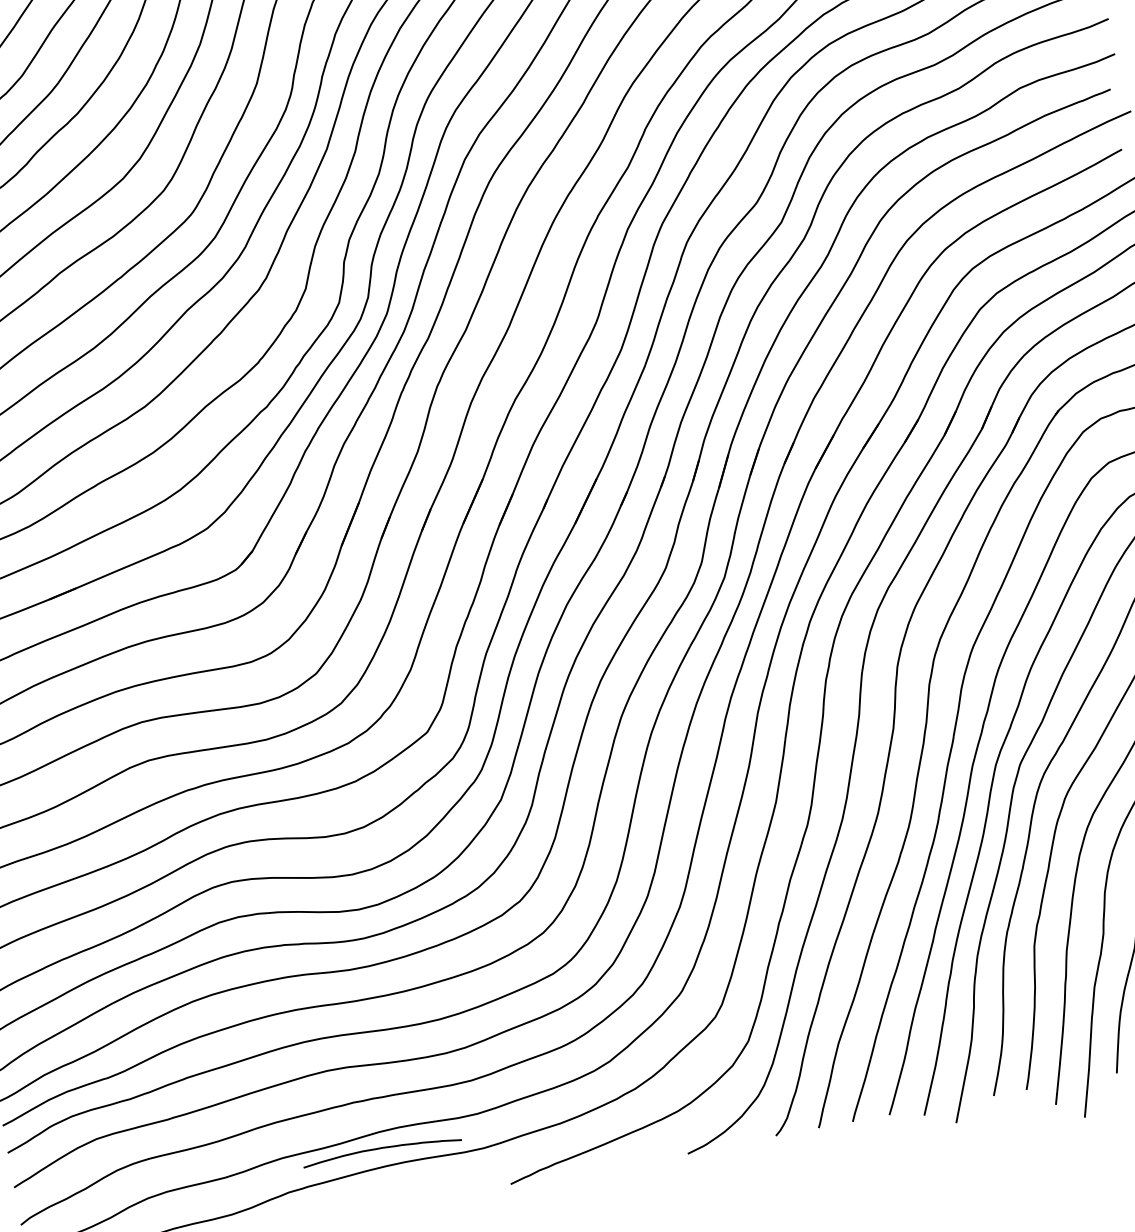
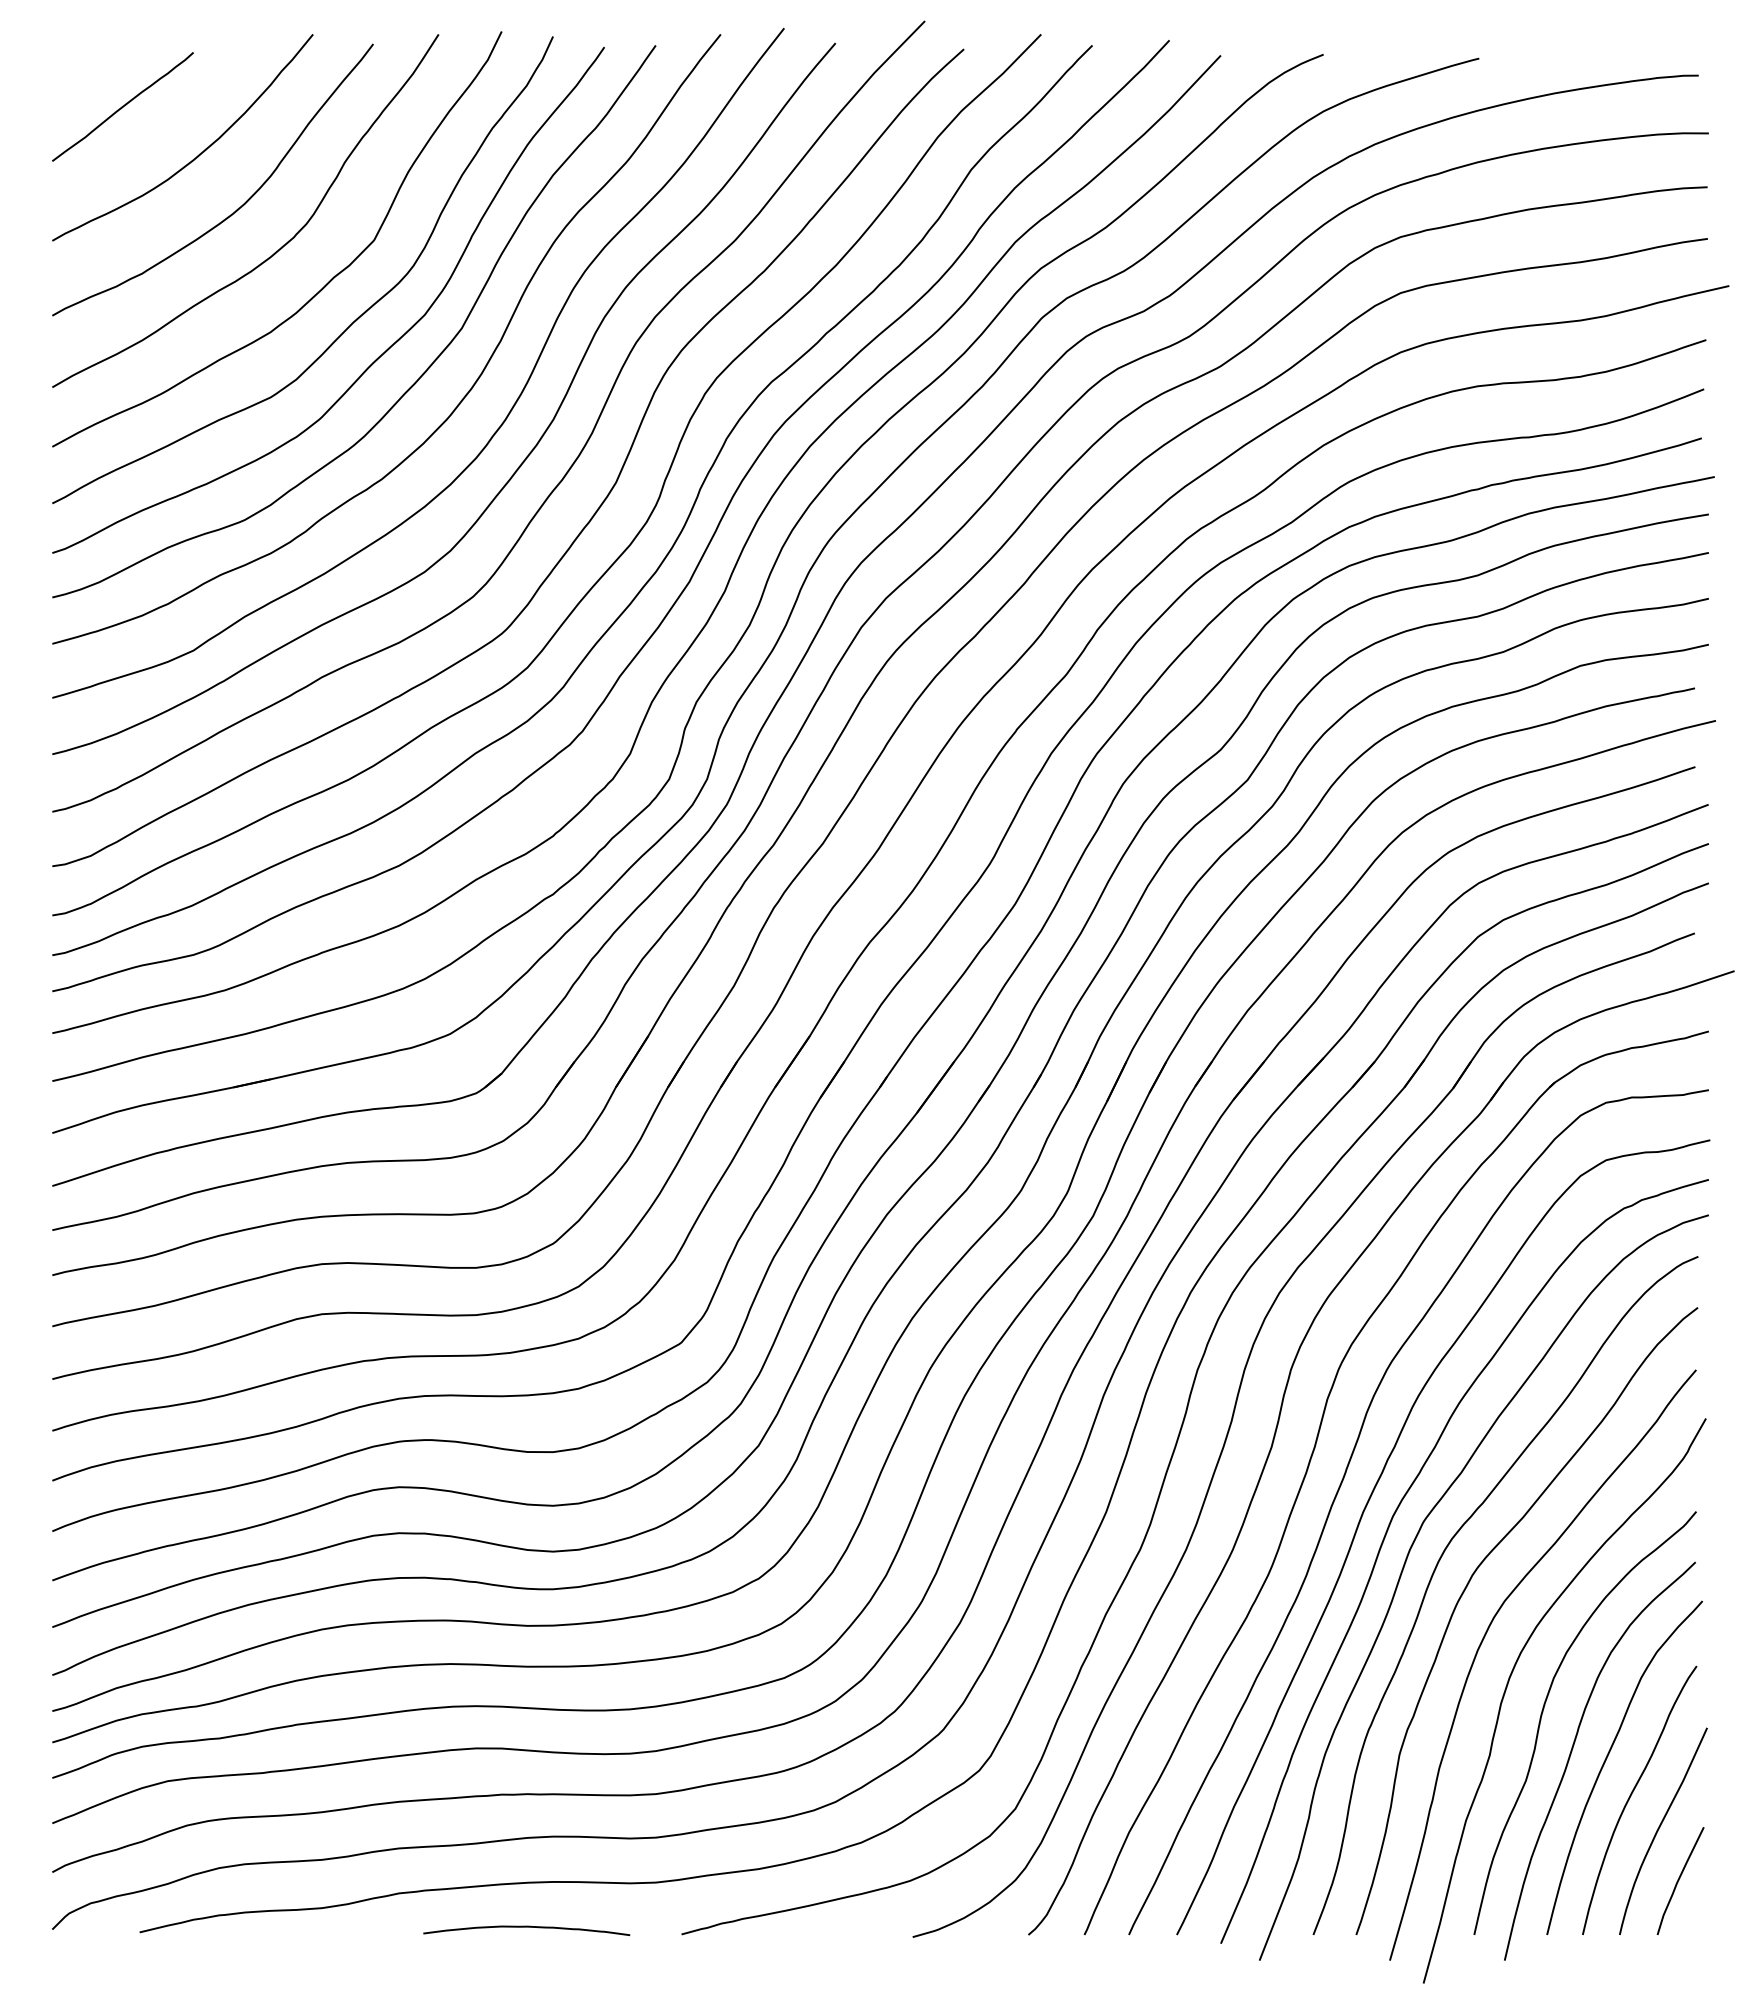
curve: (381, 1148) -> (526, 1927), moved

